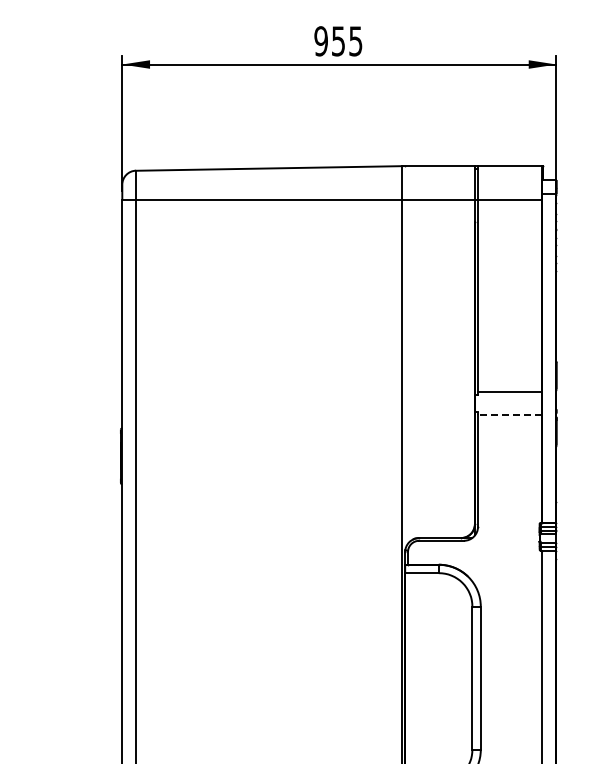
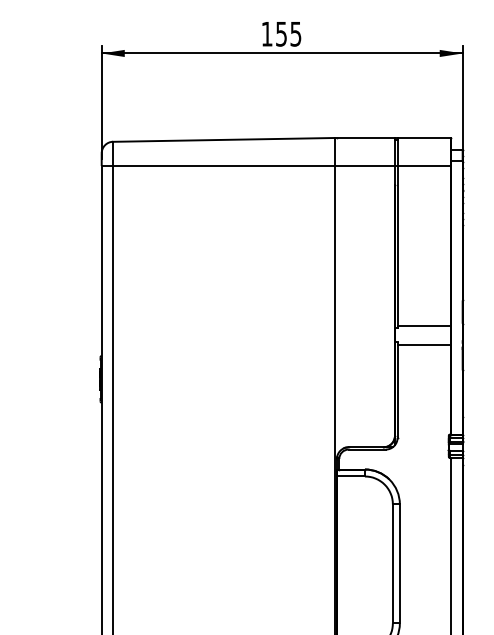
text: (320, 41) -> (266, 34), 955 -> 155
line: (509, 414) -> (423, 344), dashed -> solid

